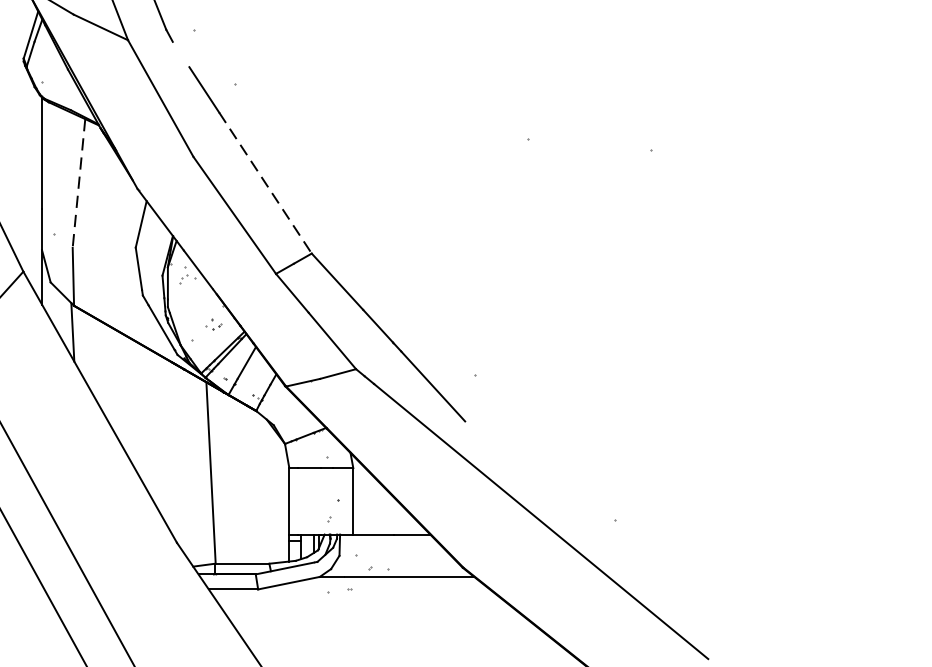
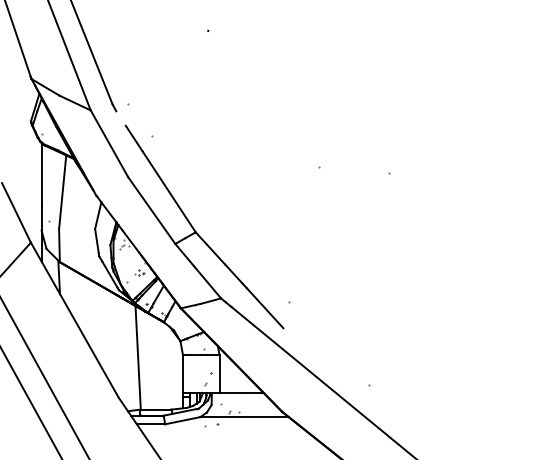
line: (78, 183) -> (62, 192), dashed -> solid
line: (265, 183) -> (169, 192), dashed -> solid

